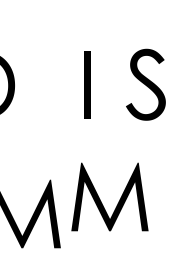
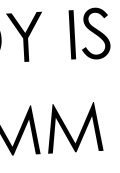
fill: (47, 84) -> (24, 37), added
part: (87, 84) -> (72, 34), moved
part: (101, 201) -> (68, 131), moved

